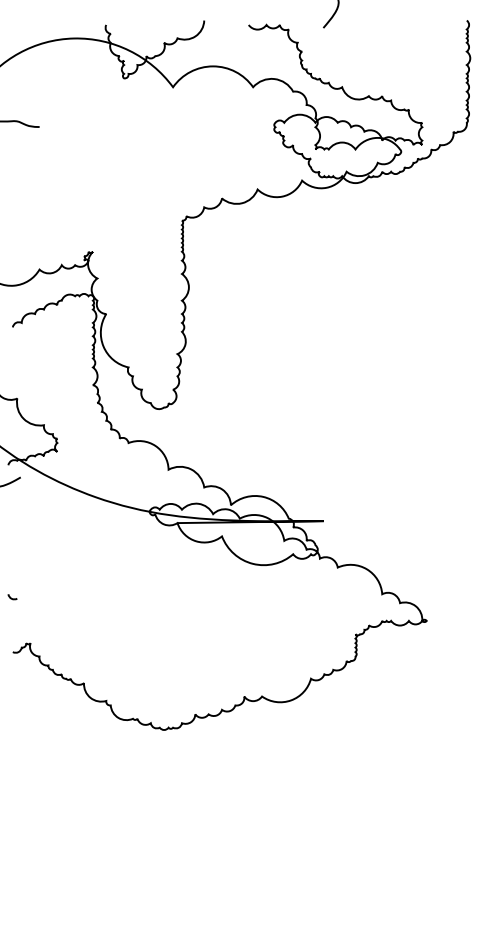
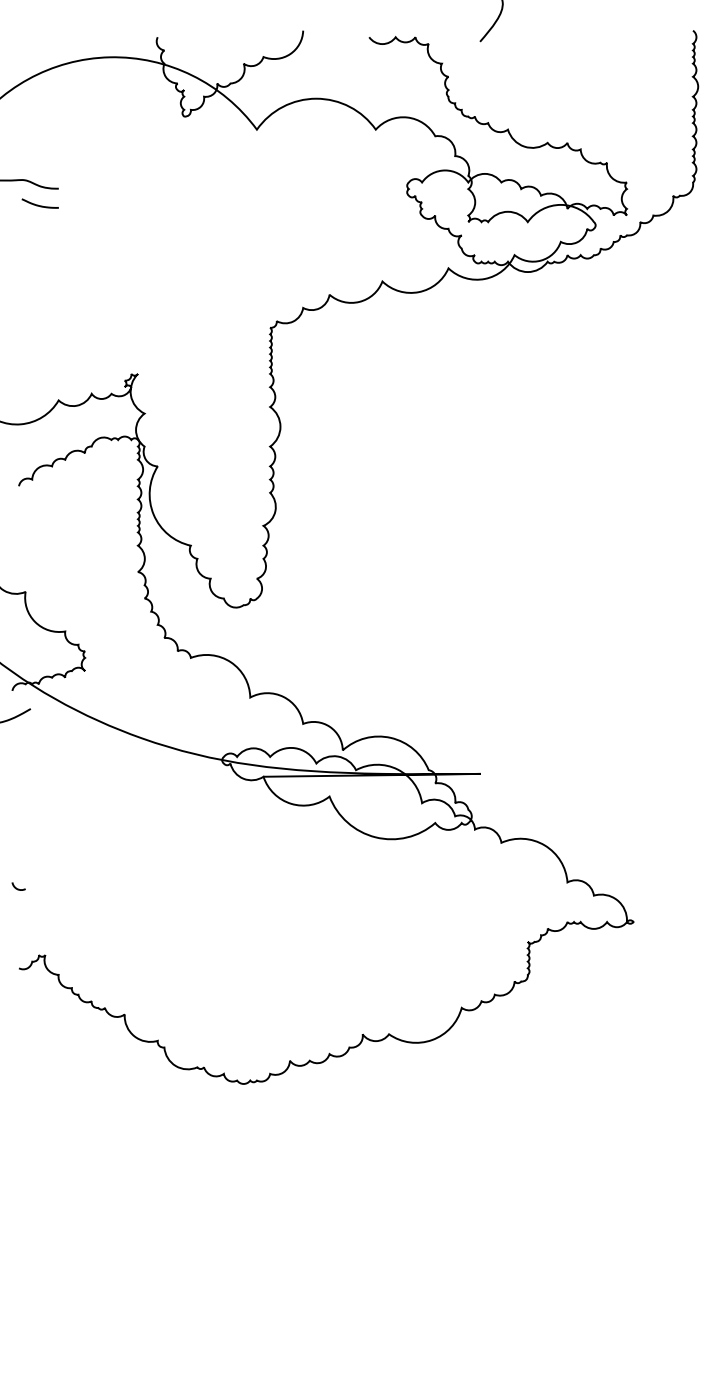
curve: (26, 137) -> (39, 204), added

